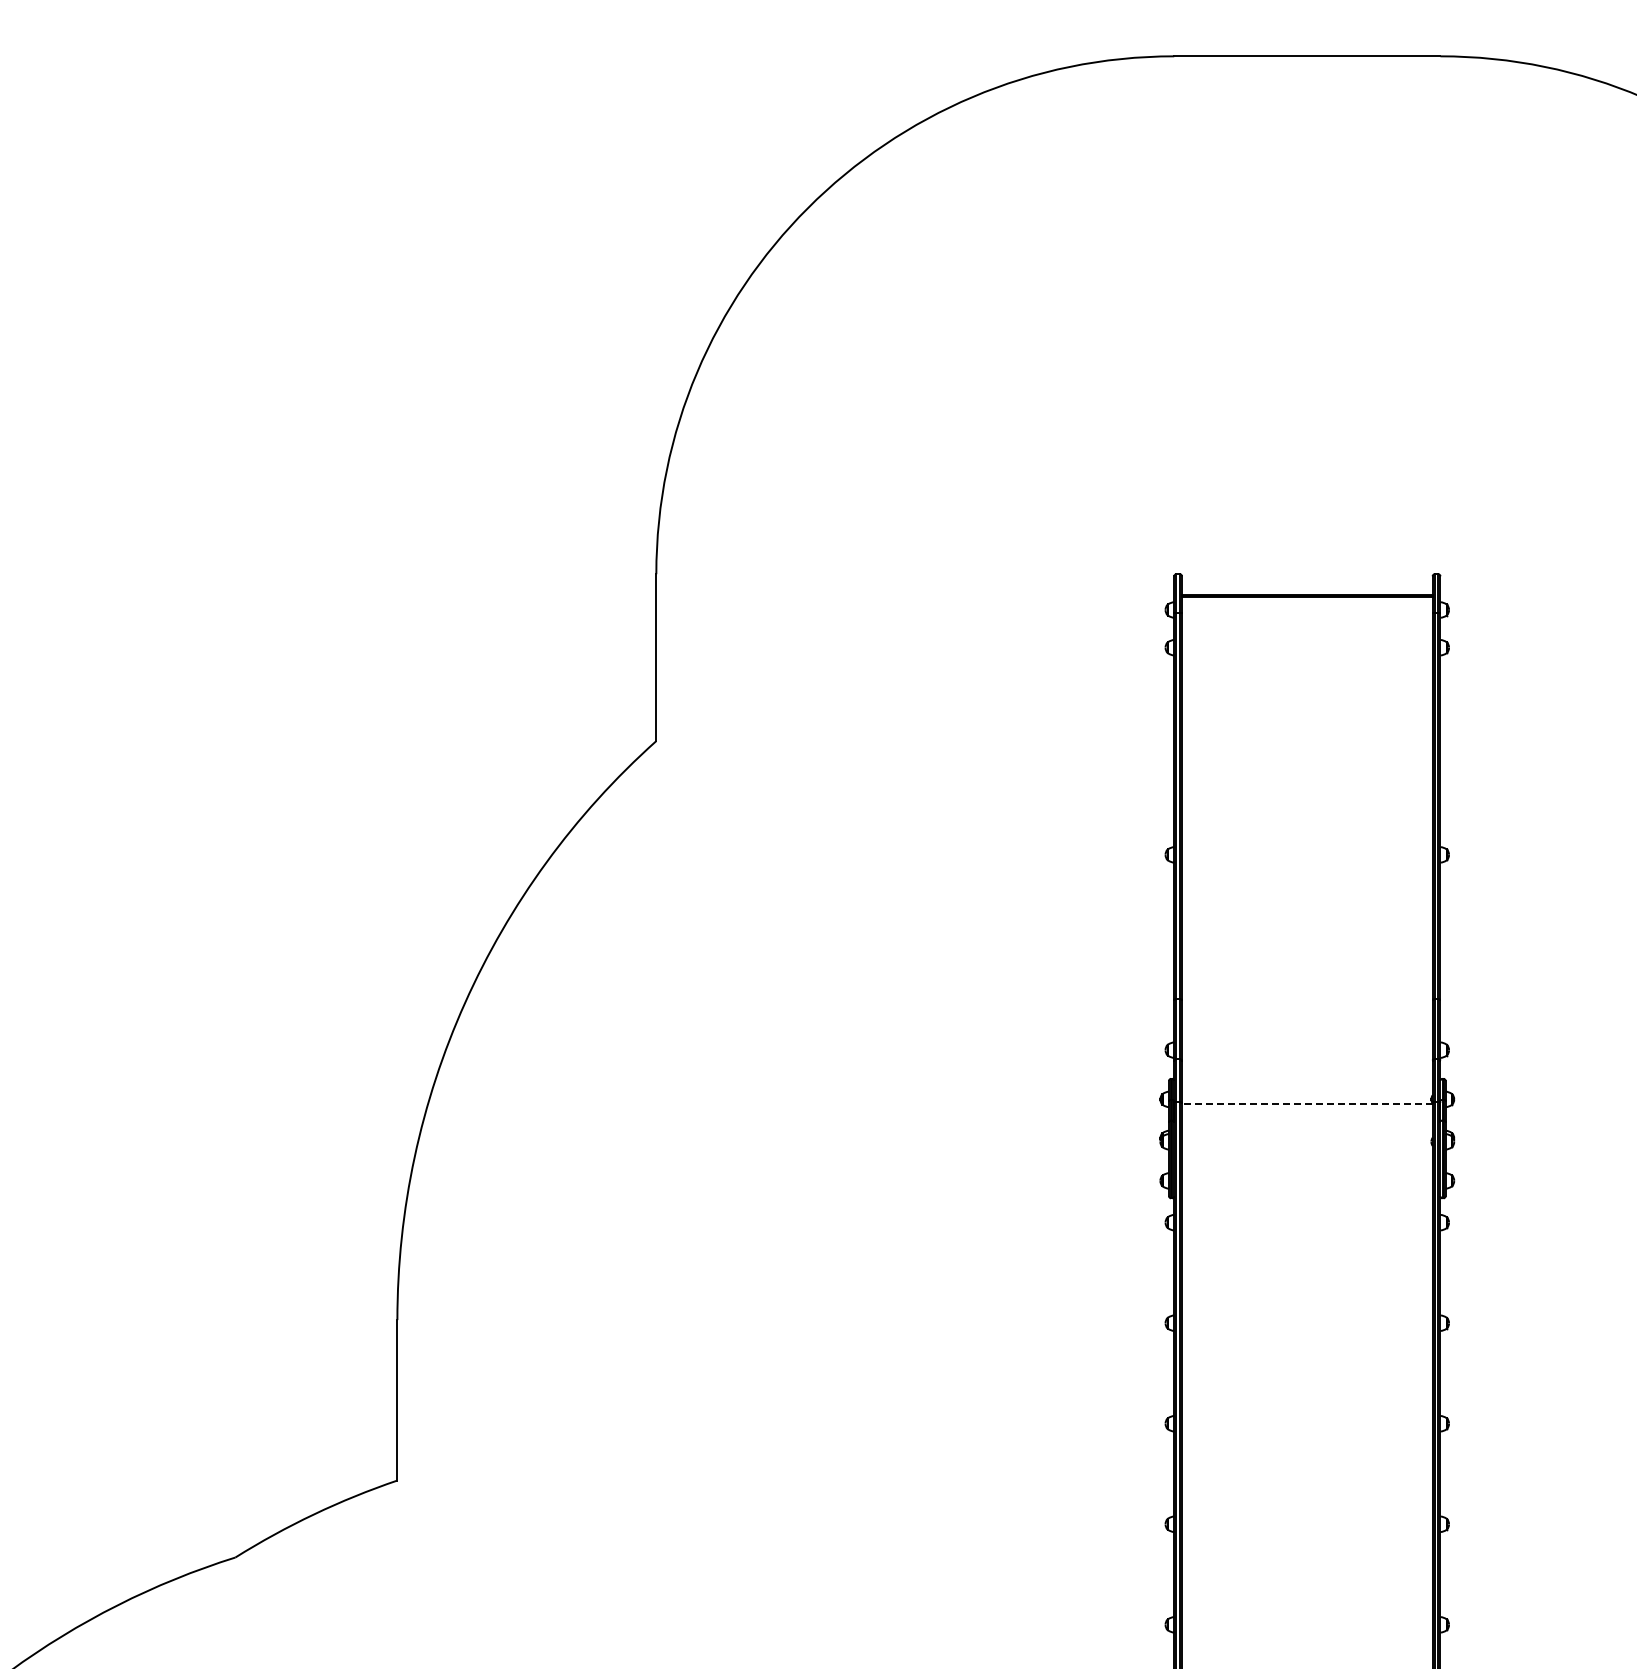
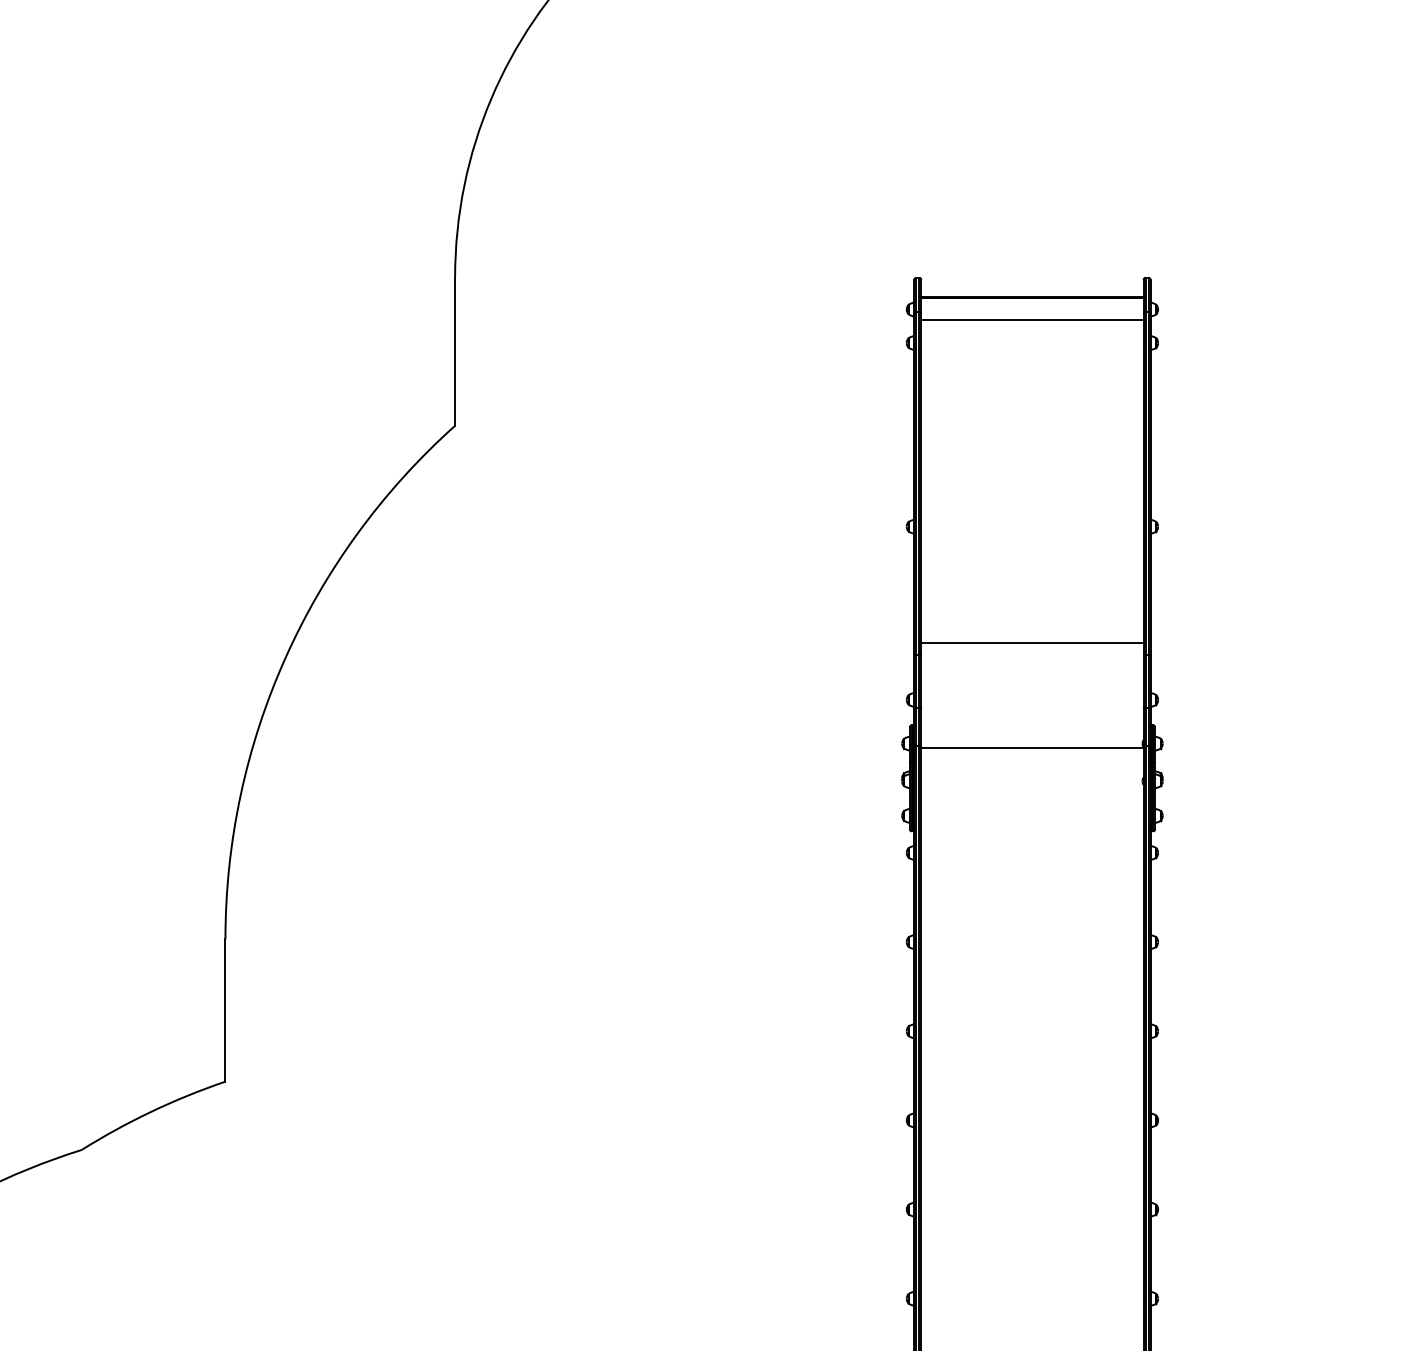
line: (1307, 621) -> (1032, 319), added
line: (1307, 985) -> (1032, 642), added
line: (1306, 1103) -> (1031, 747), dashed -> solid

